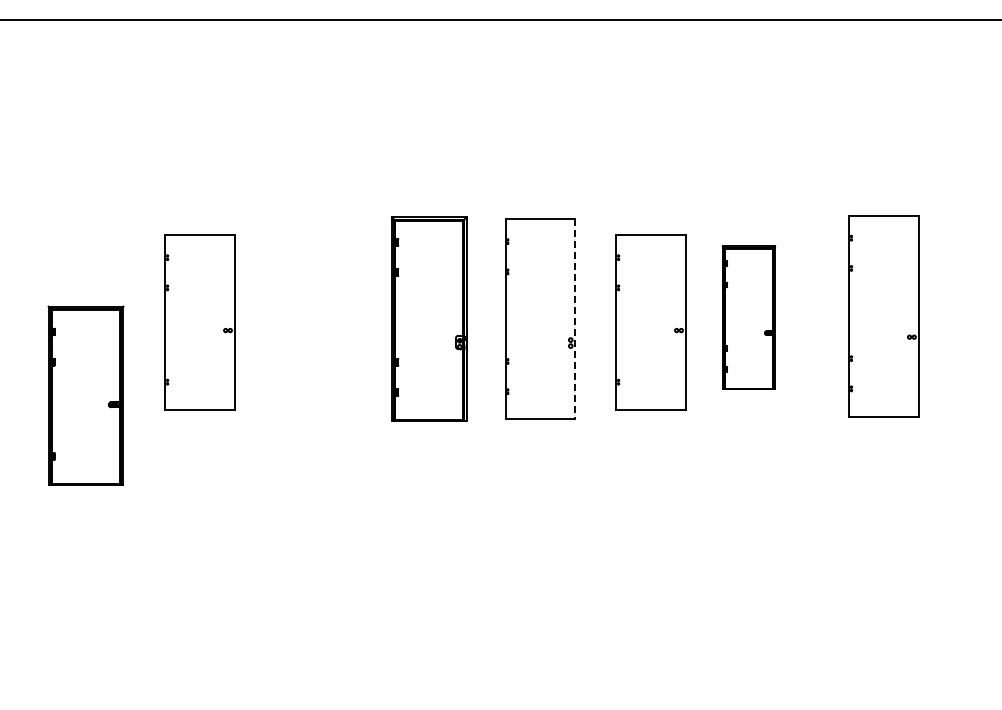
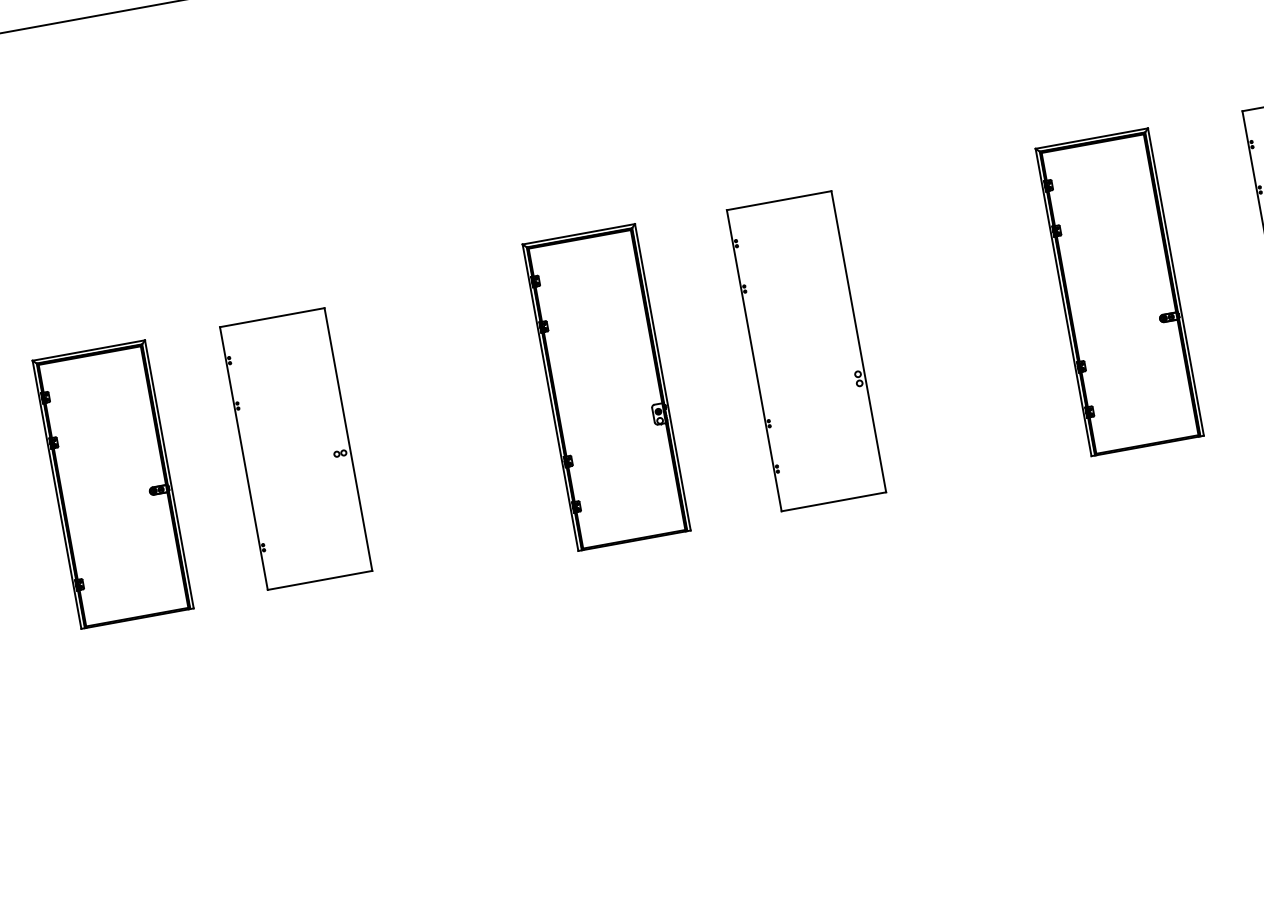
part: (748, 317) -> (1118, 291), size x1.43
part: (428, 318) -> (605, 386), moved
line: (575, 319) -> (859, 342), dashed -> solid
part: (650, 322) -> (973, 326), removed
part: (85, 395) -> (112, 484), moved

